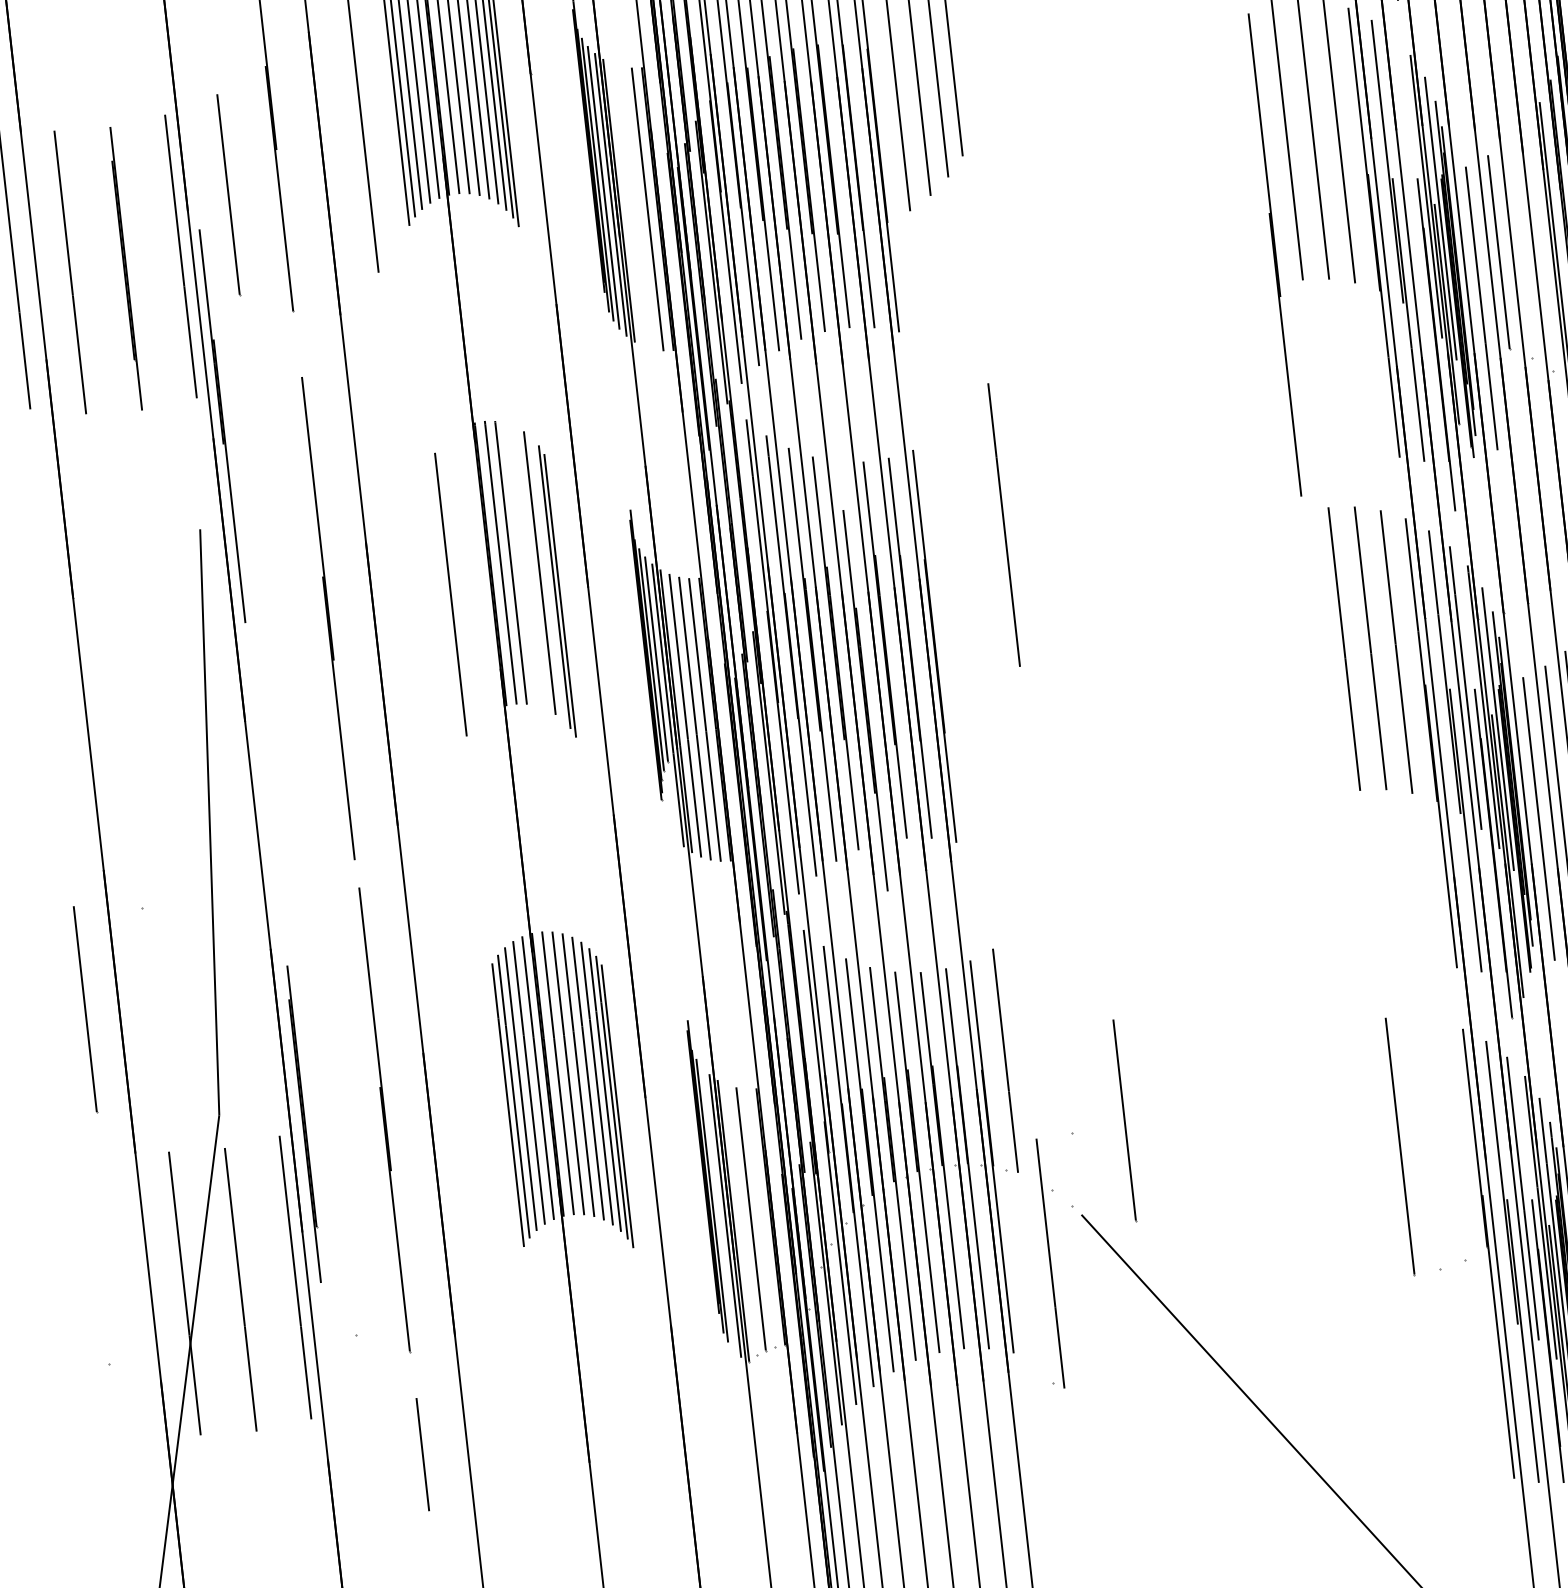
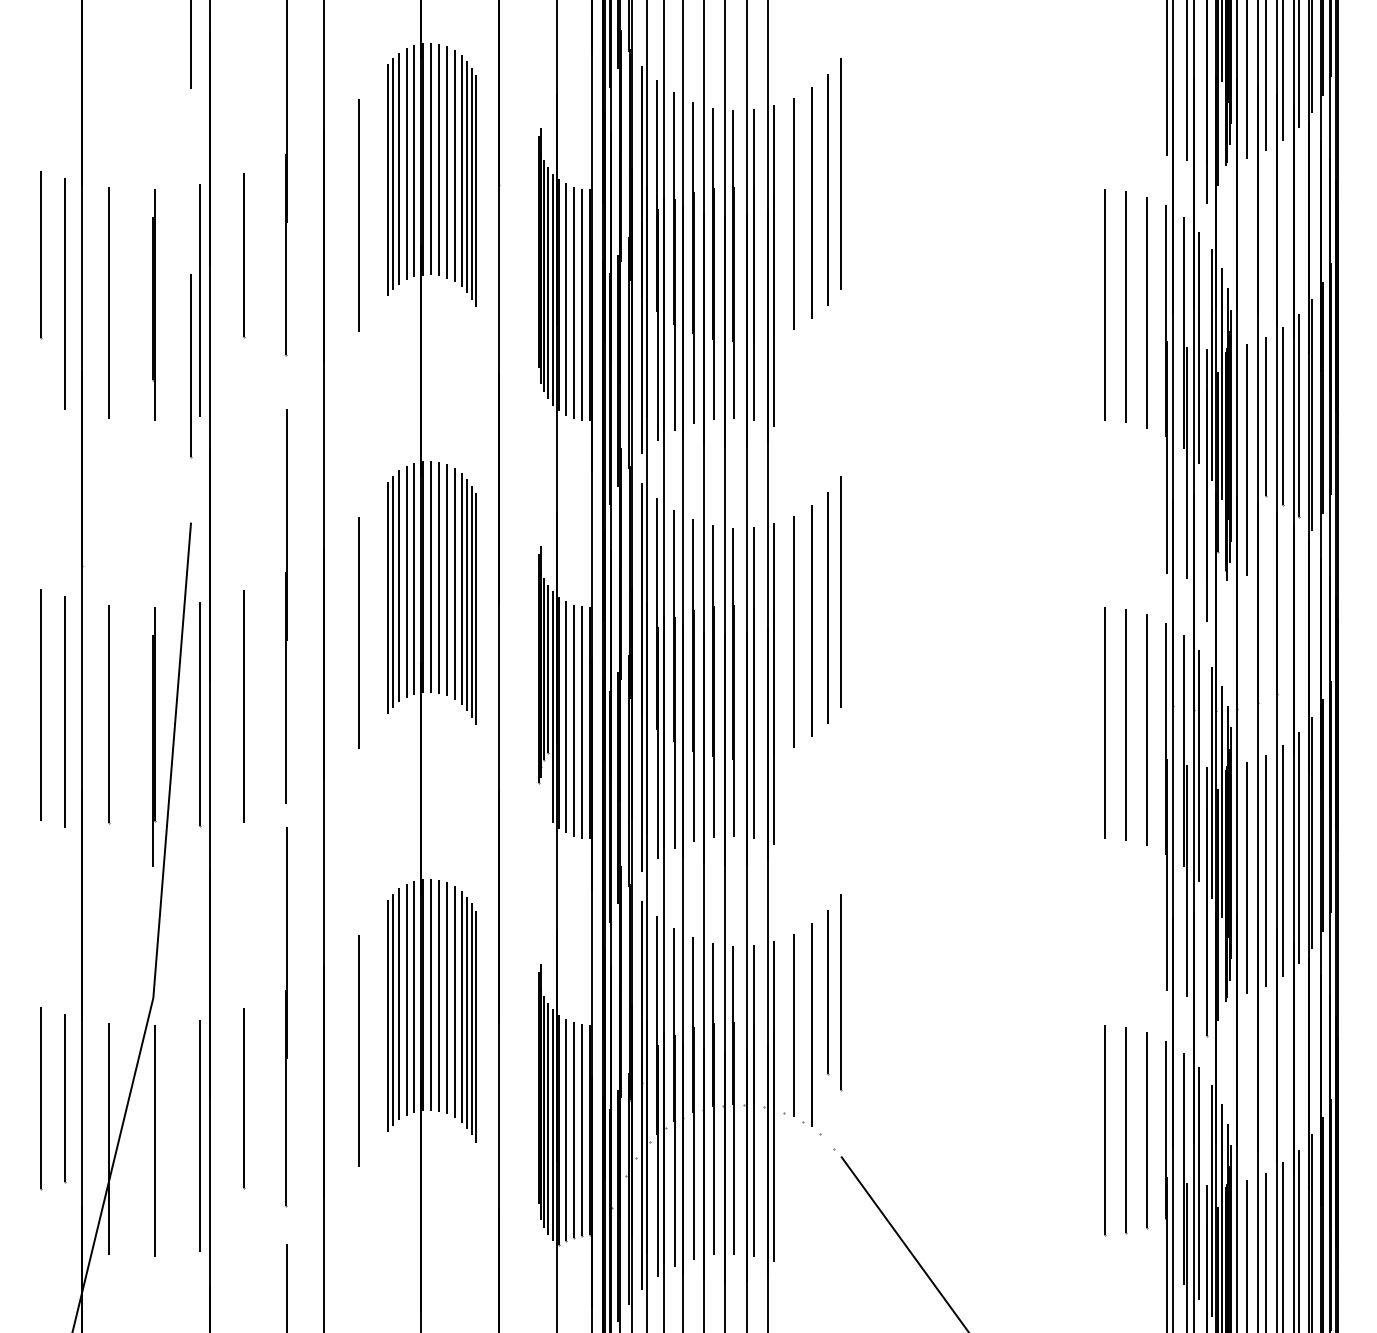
line: (1408, 177) -> (1199, 347), added
line: (628, 205) -> (566, 299), added
line: (637, 207) -> (573, 302), added
line: (1538, 246) -> (1298, 415), added
line: (1520, 248) -> (1283, 415), added
line: (1274, 255) -> (1084, 398), removed
line: (179, 338) -> (191, 366), added
line: (222, 426) -> (218, 441), removed
line: (989, 545) -> (827, 607), added
line: (971, 563) -> (811, 620), added
line: (521, 564) -> (447, 580), added
line: (480, 566) -> (414, 578), added
line: (530, 567) -> (454, 583), added
line: (471, 572) -> (406, 582), added
line: (463, 578) -> (399, 586), added
line: (547, 579) -> (467, 594), added
line: (951, 579) -> (793, 631), added
line: (457, 585) -> (393, 591), added
line: (420, 641) -> (358, 633), added
line: (865, 700) -> (713, 681), moved
line: (289, 746) -> (243, 706), added
line: (238, 762) -> (200, 714), added
line: (42, 773) -> (41, 705), added
line: (126, 774) -> (109, 714), added
line: (71, 778) -> (64, 712), added
line: (86, 1009) -> (65, 1098), moved
line: (1059, 1013) -> (841, 991), added
line: (1125, 1120) -> (828, 992), moved
part: (304, 1123) -> (154, 736), moved
line: (1450, 1139) -> (1146, 1129), added
line: (1426, 1142) -> (1126, 1129), added
line: (477, 1151) -> (358, 1050), added
line: (718, 1208) -> (548, 1118), added
line: (760, 1217) -> (581, 1129), added
line: (742, 1219) -> (566, 1129), added
line: (344, 1224) -> (244, 1097), added
line: (96, 1252) -> (41, 1097), added
part: (1045, 1263) -> (807, 1024), moved

